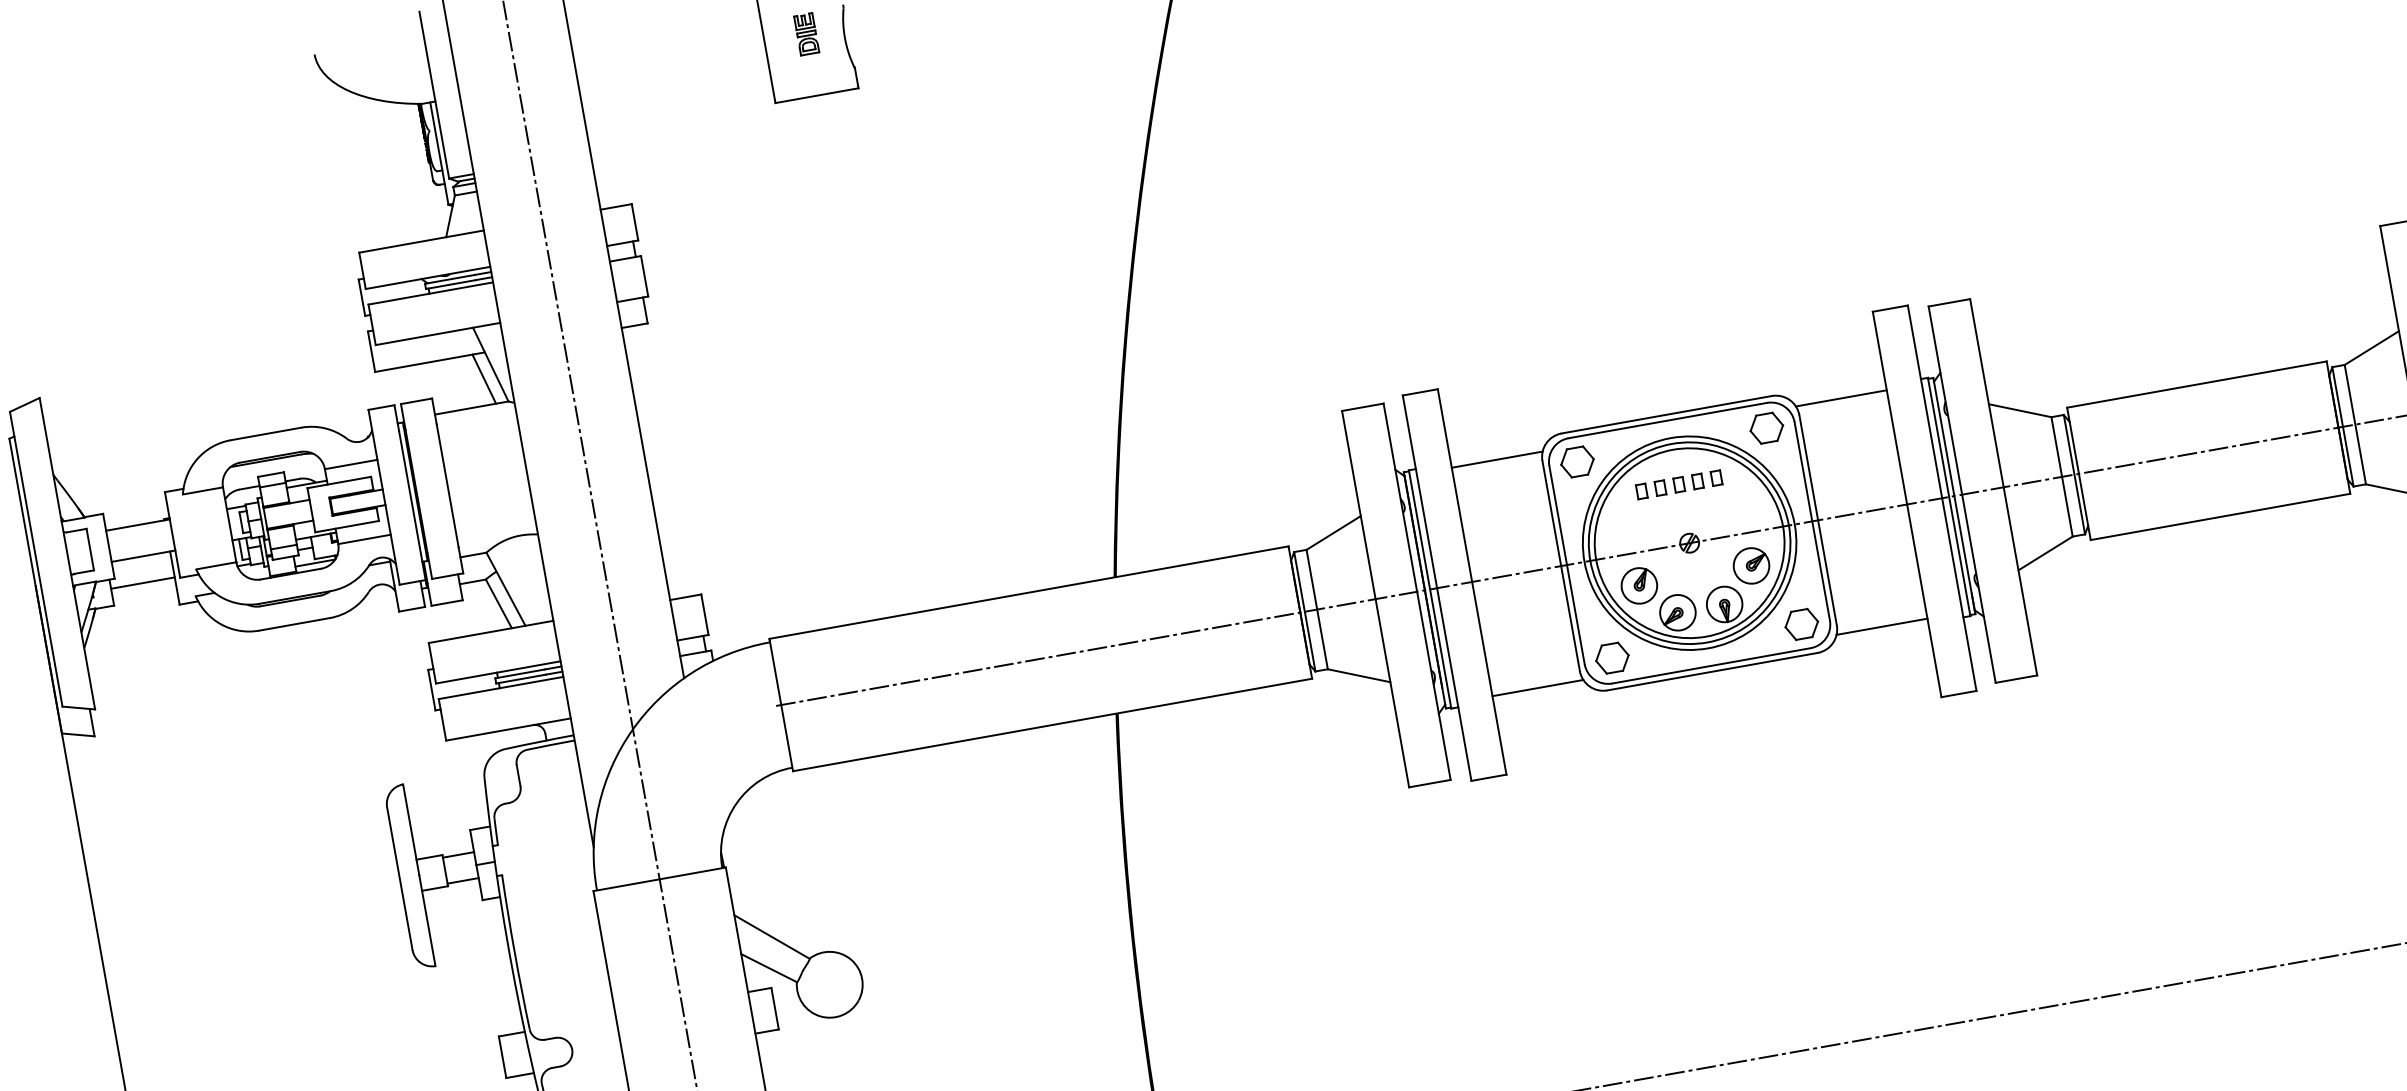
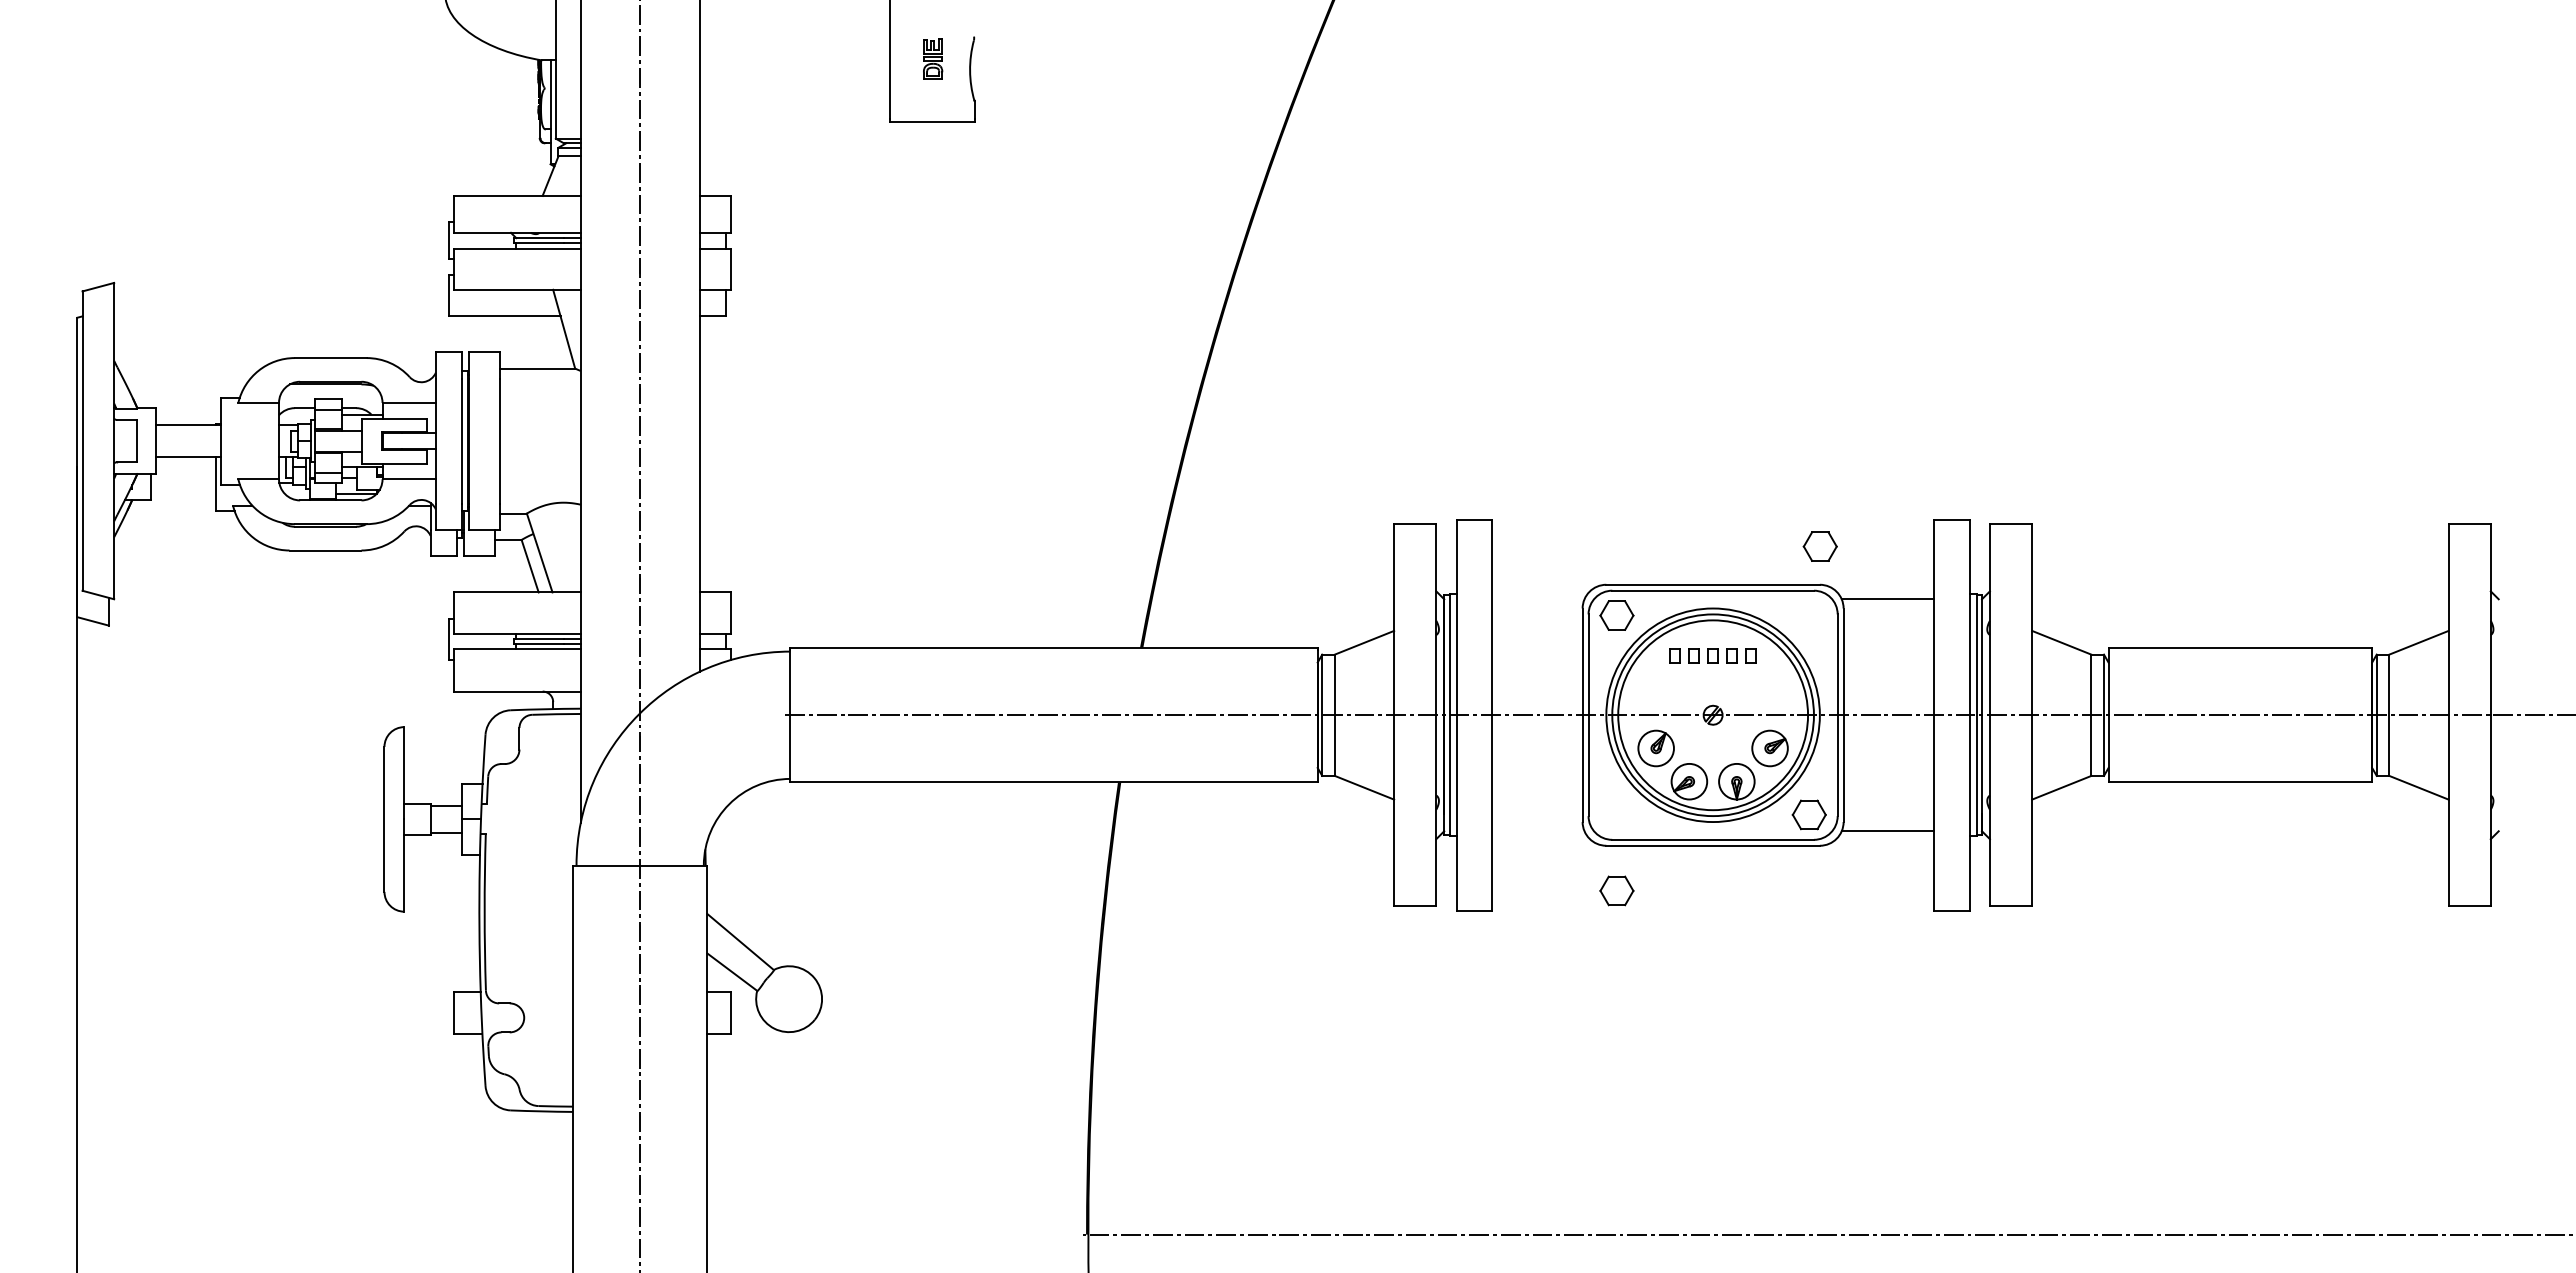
line: (483, 379) -> (554, 342), removed
part: (1766, 428) -> (1819, 546), moved
line: (1497, 459) -> (1538, 599), removed
line: (143, 583) -> (183, 483), removed
part: (1611, 657) -> (1616, 890), moved
line: (1538, 688) -> (1538, 831), removed

